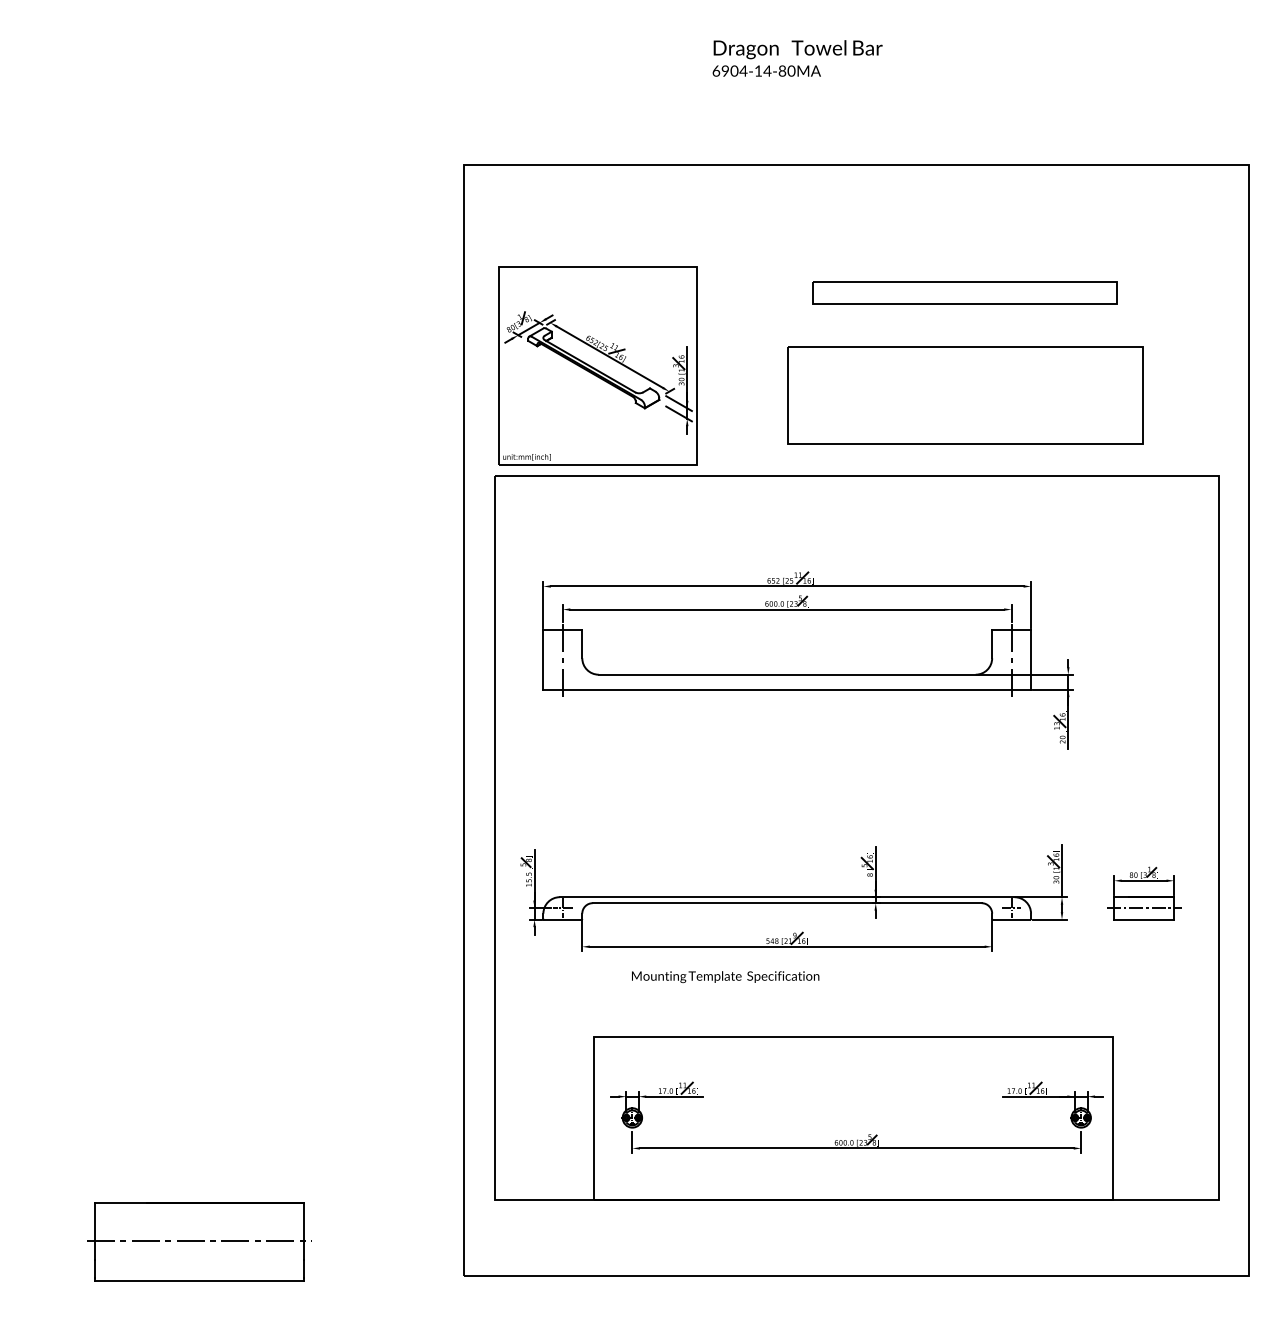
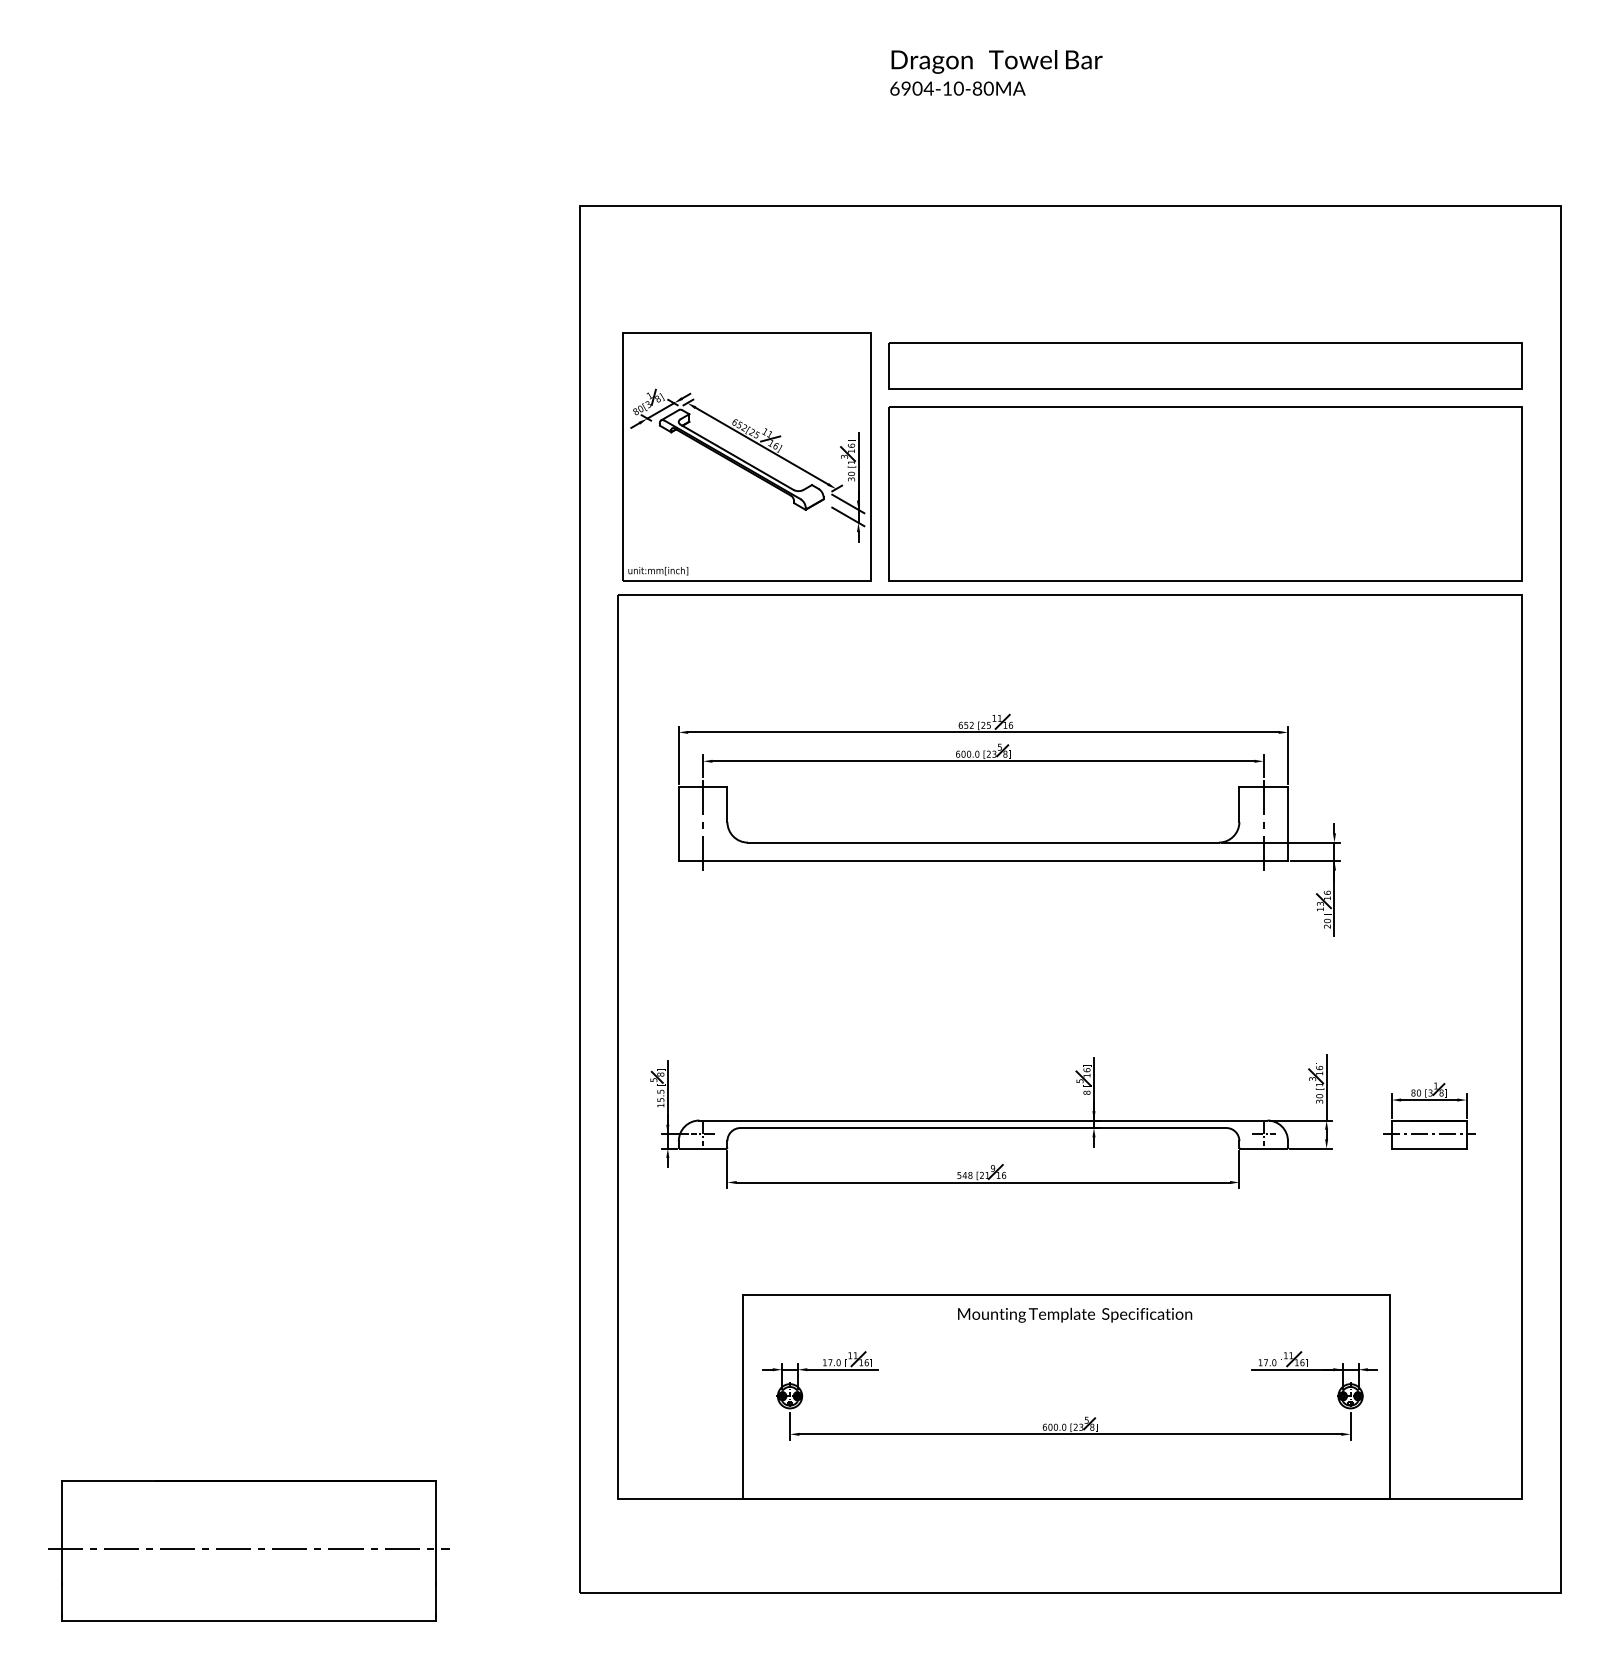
text: (767, 70) -> (958, 87), 6904-14-80MA -> 6904-10-80MA
part: (965, 292) -> (1206, 365), size x1.67
part: (965, 395) -> (1206, 493), size x1.43
text: (725, 977) -> (1074, 1315), moved
part: (199, 1241) -> (249, 1550), size x1.43

